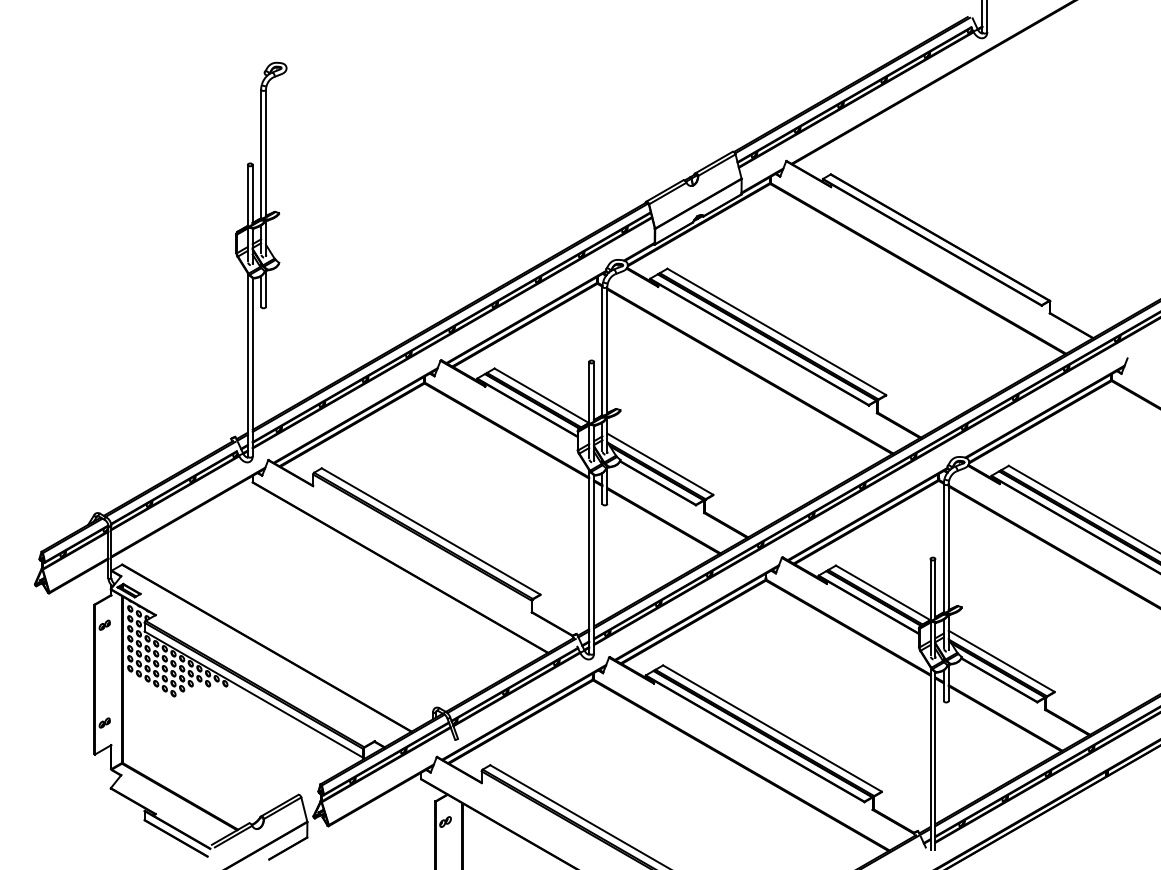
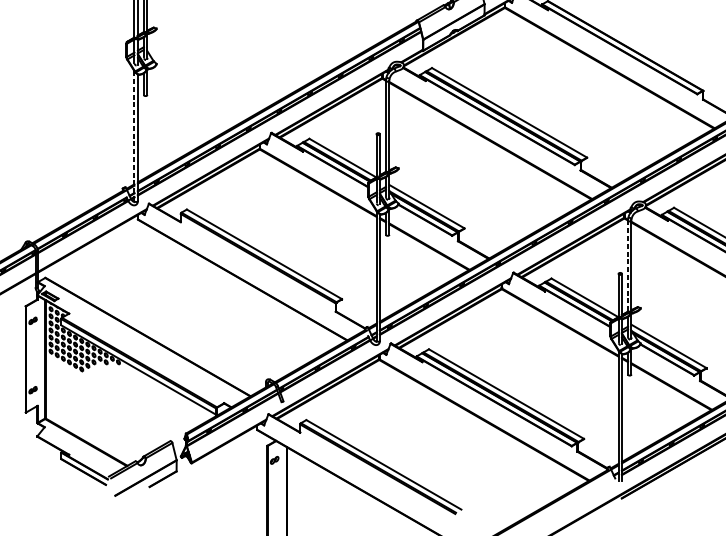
line: (247, 364) -> (134, 135), solid -> dashed
line: (943, 548) -> (627, 266), solid -> dashed

